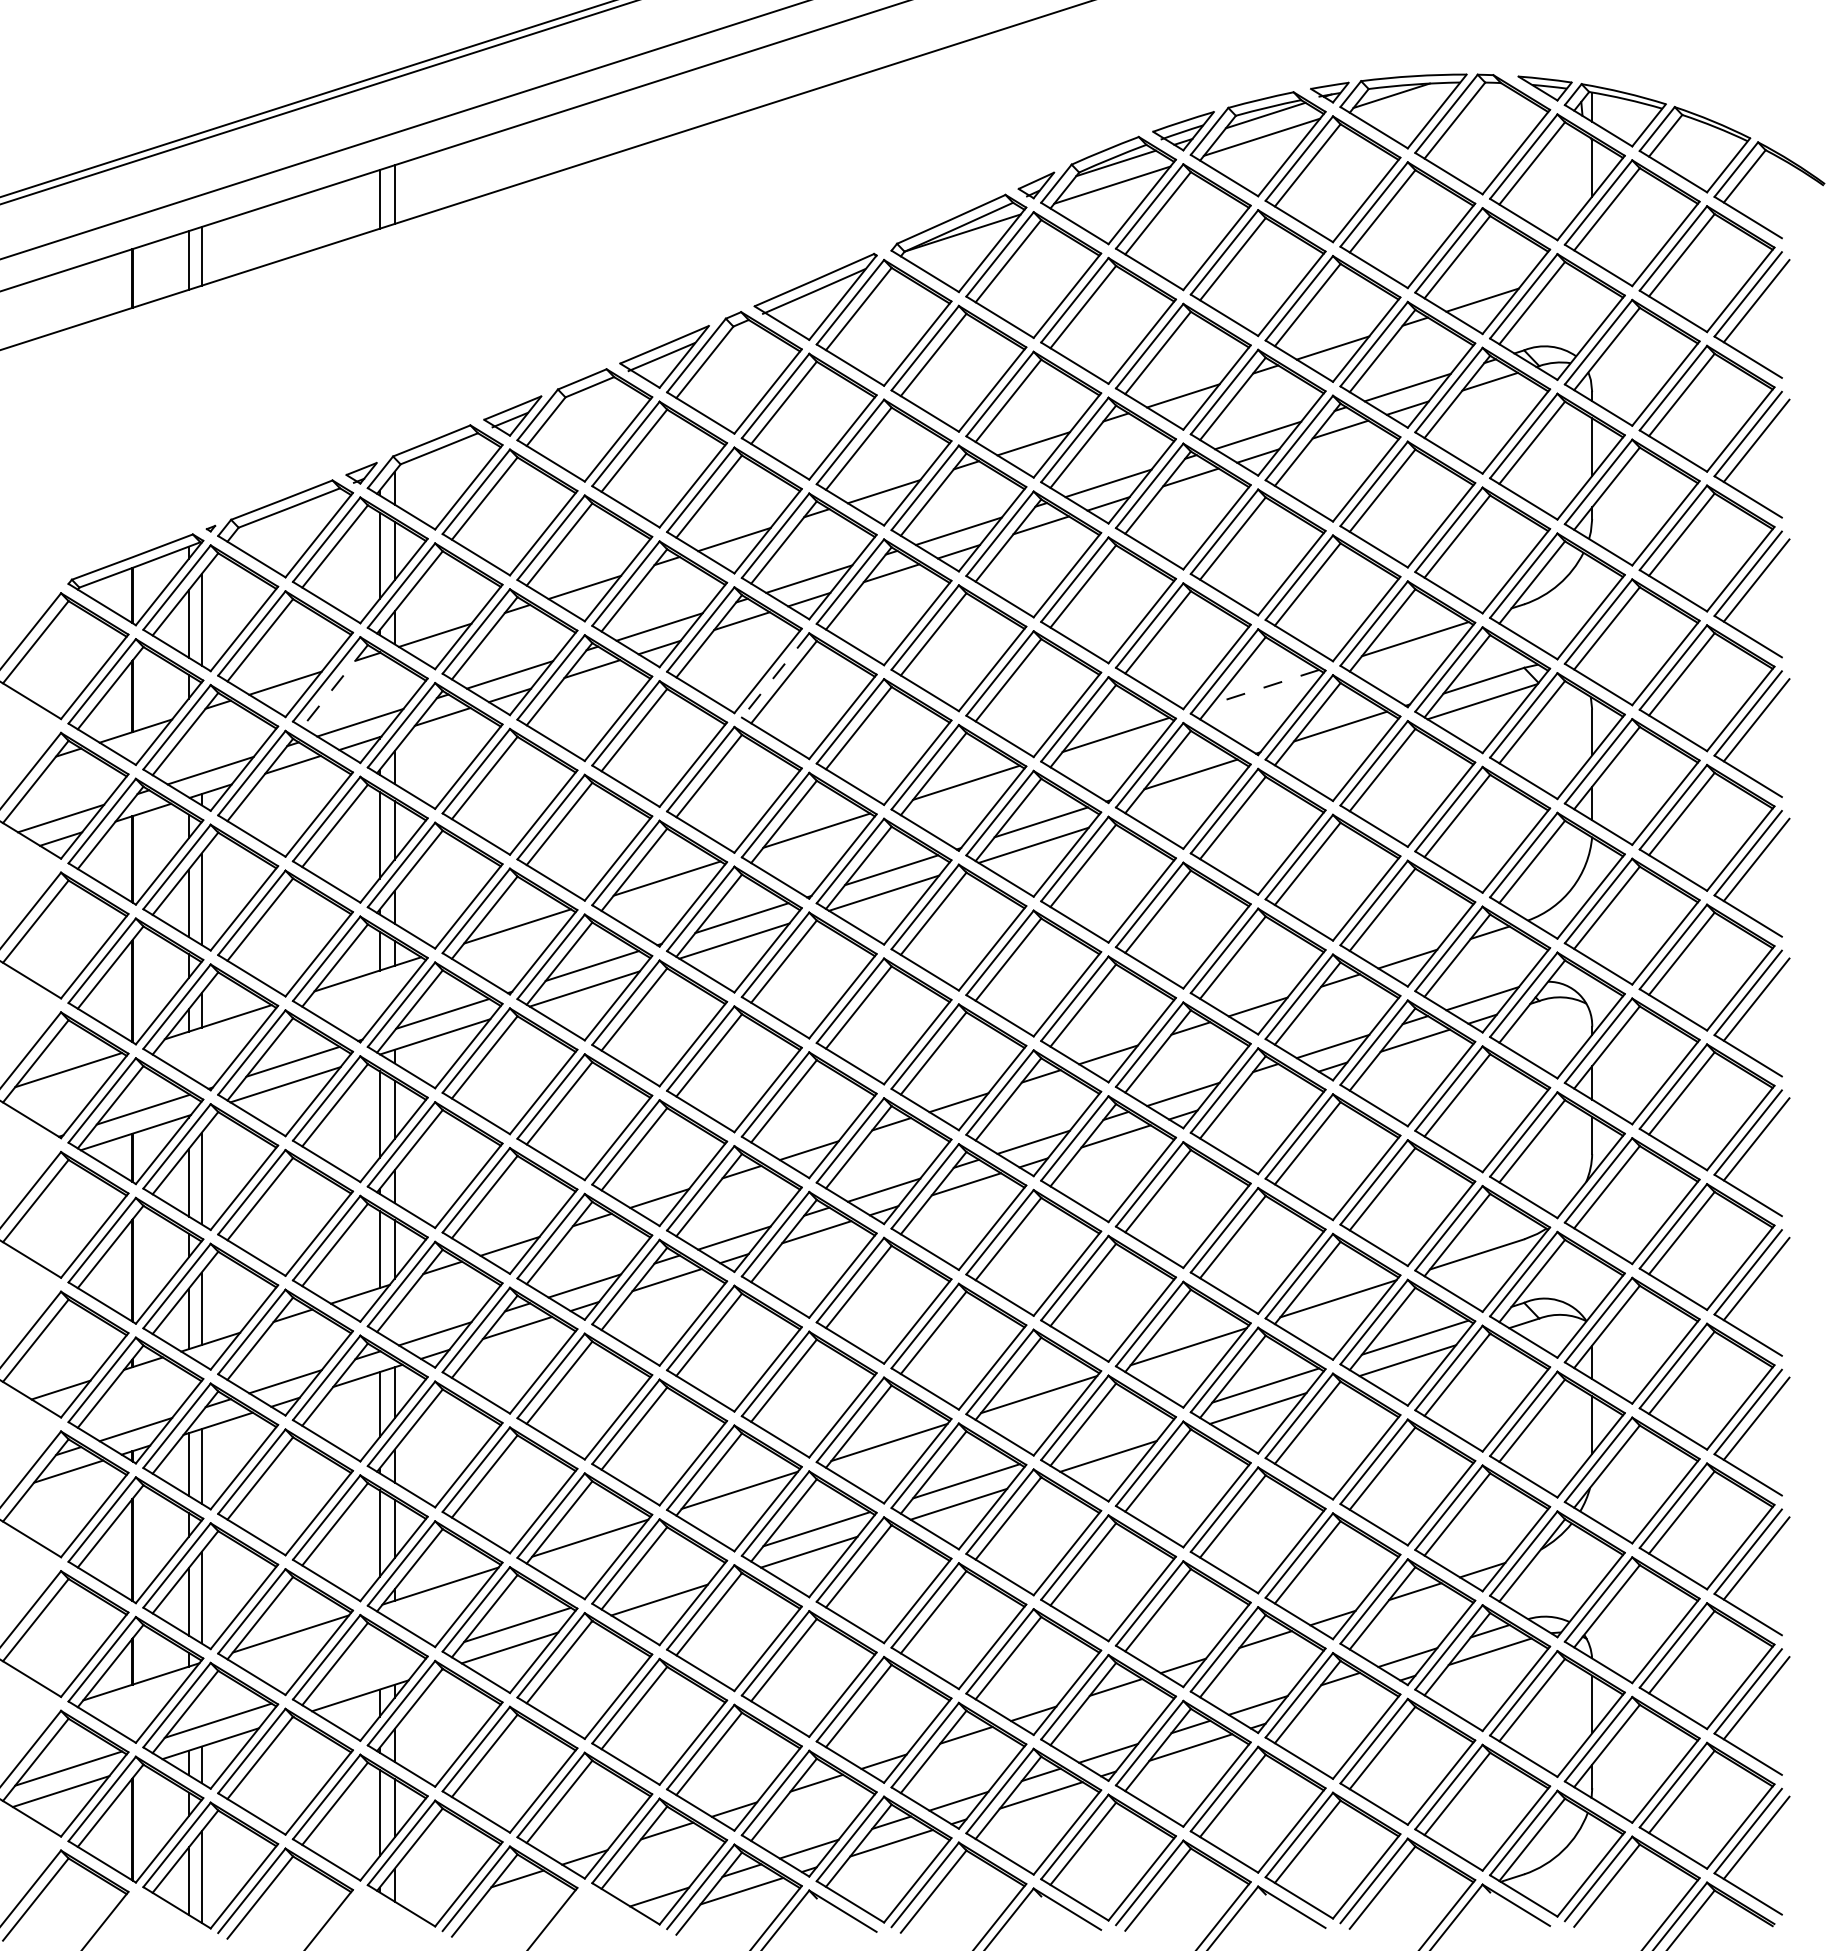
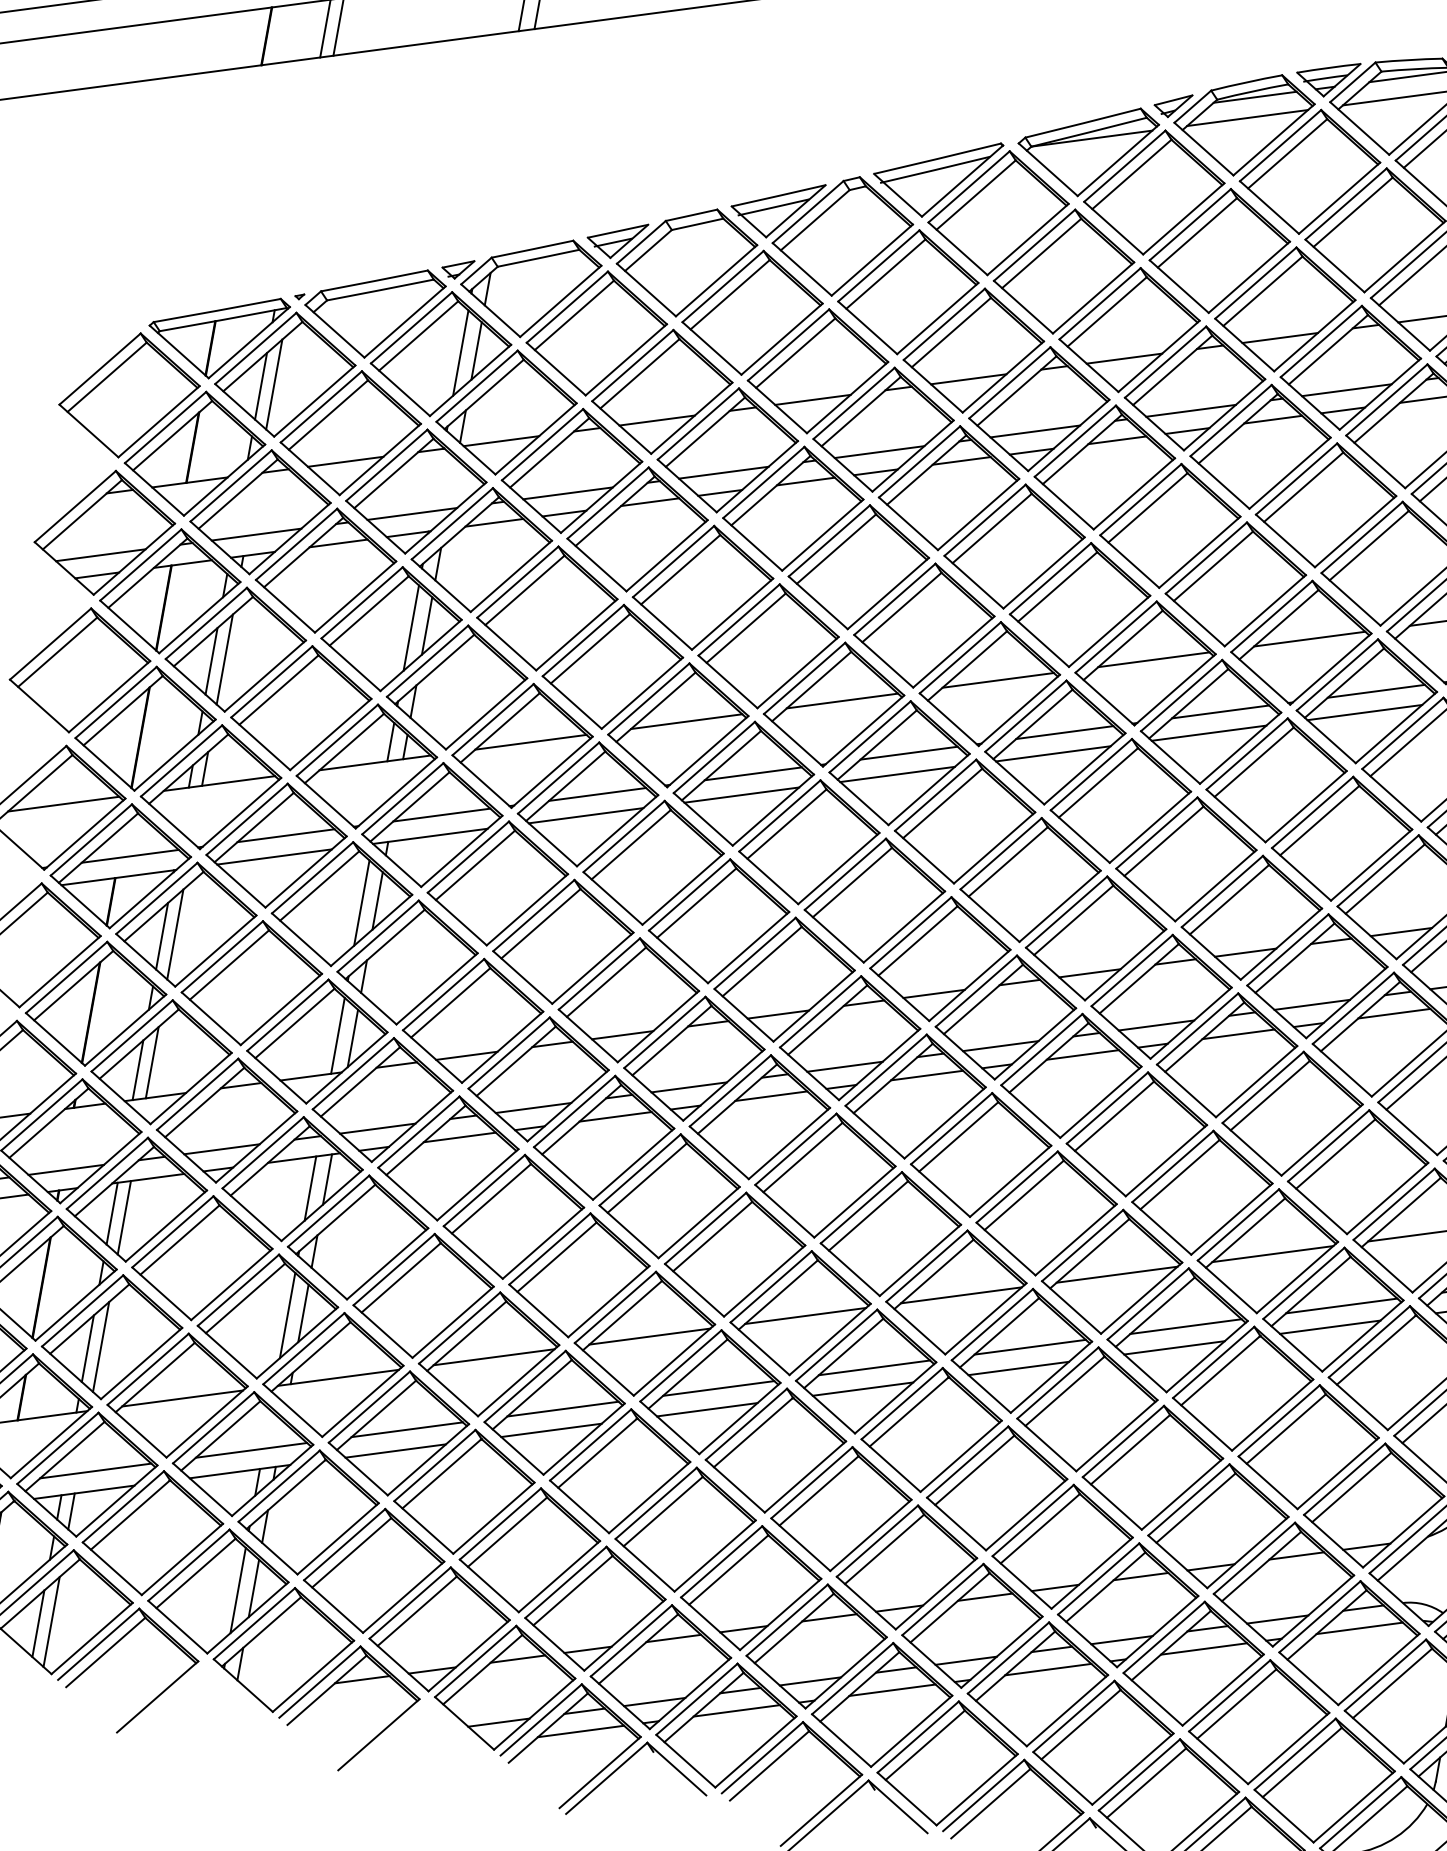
line: (775, 675) -> (829, 540), dashed -> solid
line: (335, 686) -> (394, 473), dashed -> solid
line: (1265, 687) -> (1309, 639), dashed -> solid
line: (1332, 749) -> (1364, 712), added
line: (1183, 797) -> (1209, 733), added
line: (1265, 1088) -> (1238, 1034), added
line: (1115, 1433) -> (1029, 1347), added
line: (666, 1577) -> (562, 1409), added
line: (367, 1672) -> (251, 1449), added
line: (1340, 1699) -> (1204, 1648), added

